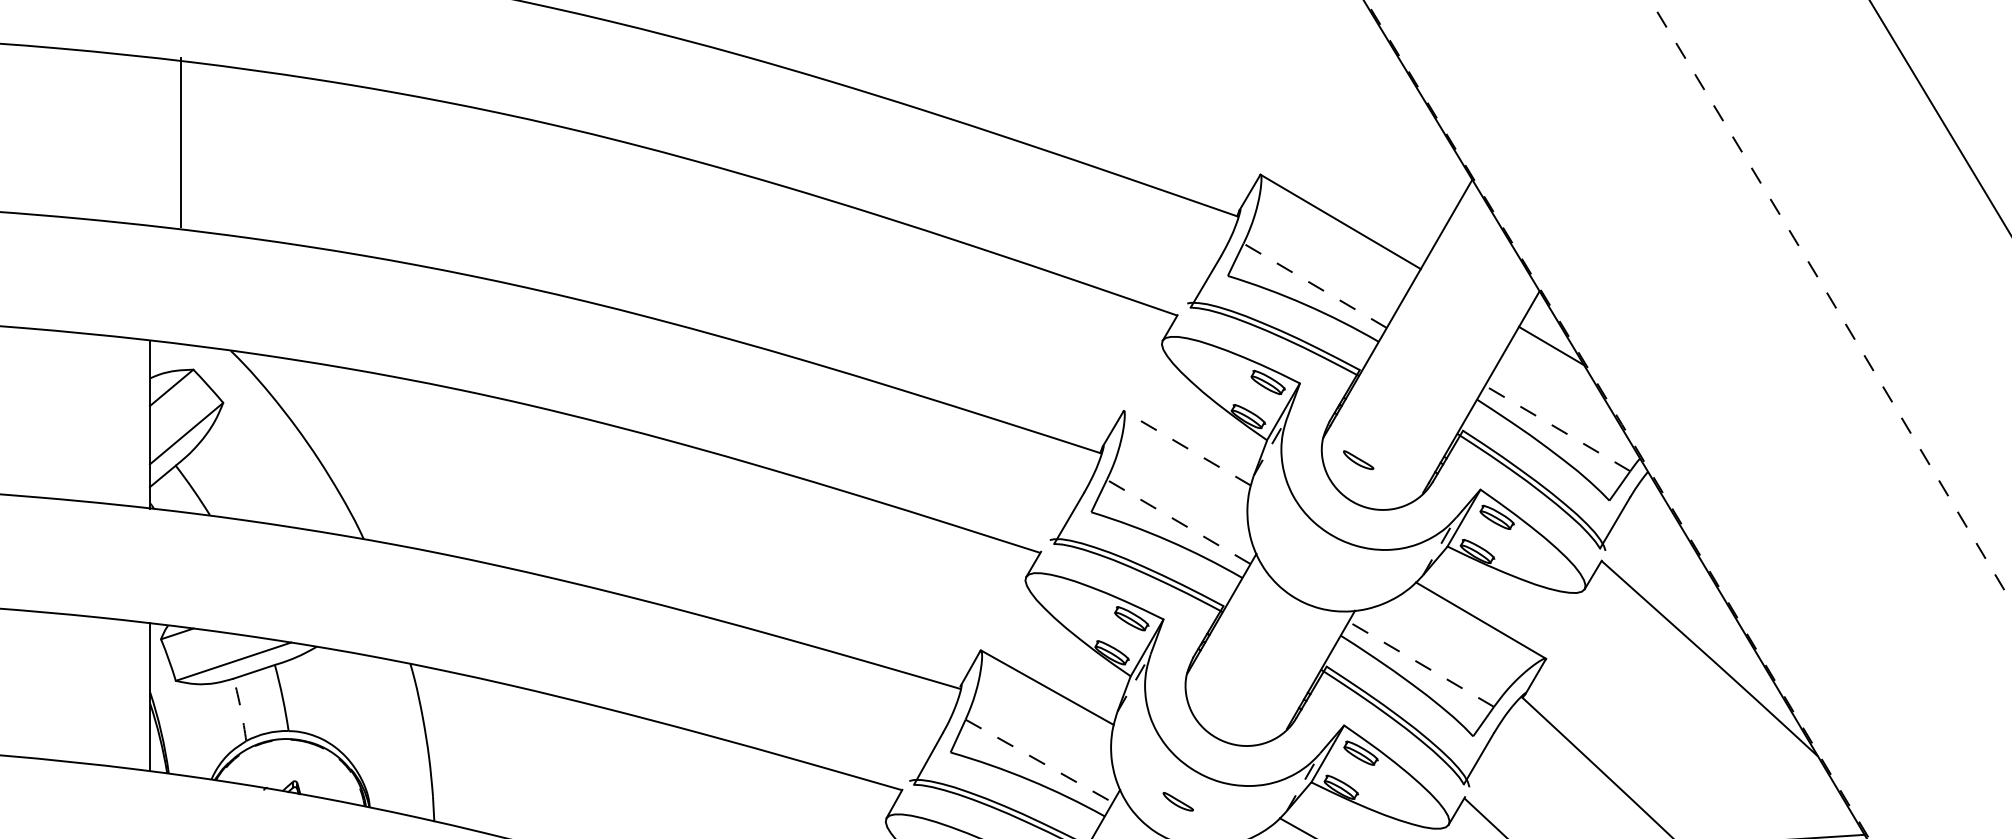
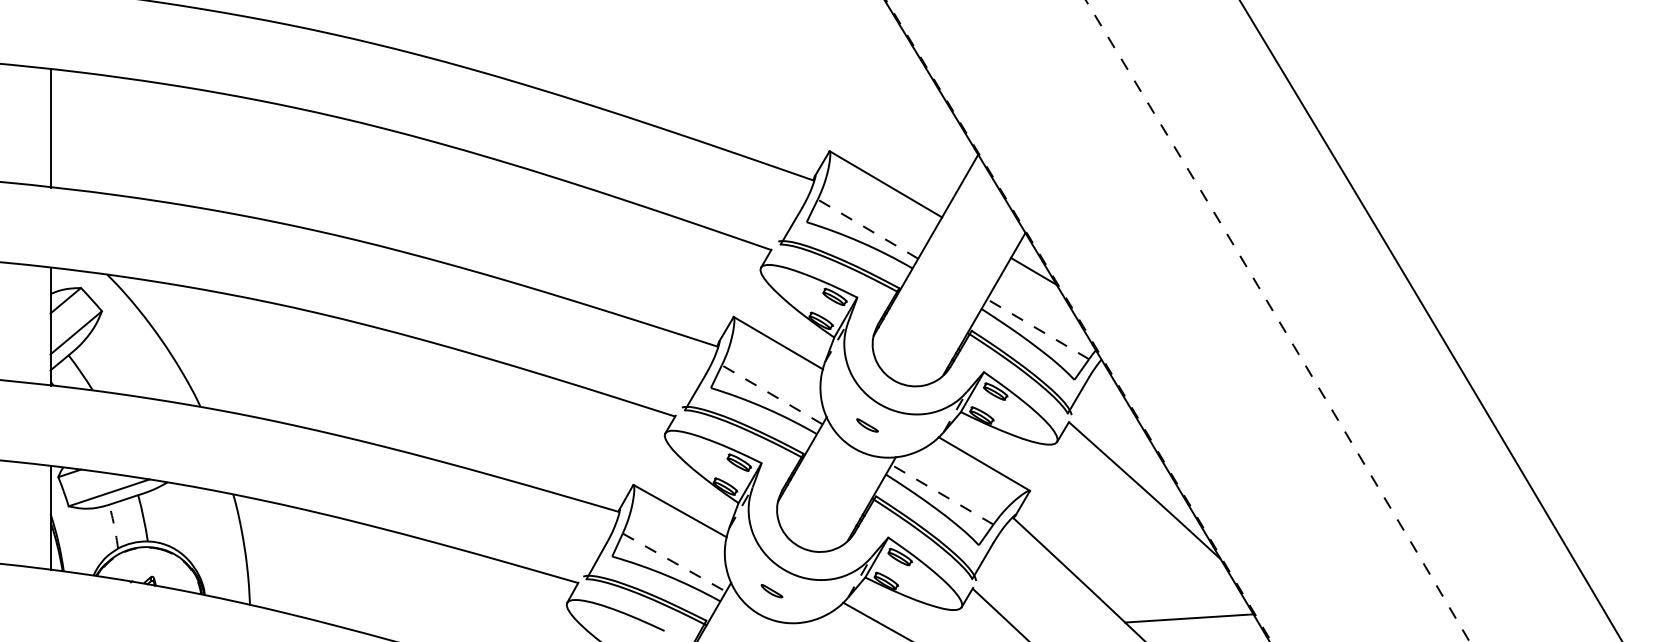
line: (181, 142) -> (50, 128), moved
line: (1187, 448) -> (778, 343), dashed -> solid
part: (1358, 460) -> (867, 425), moved

